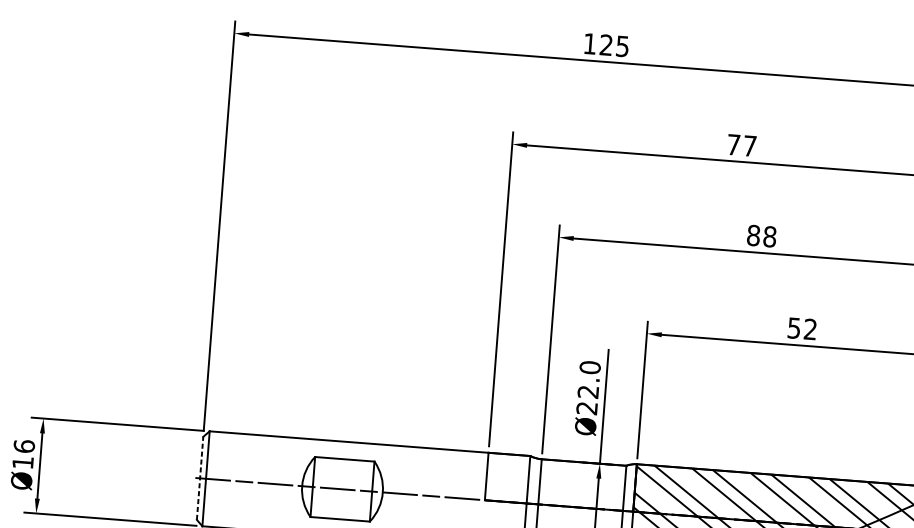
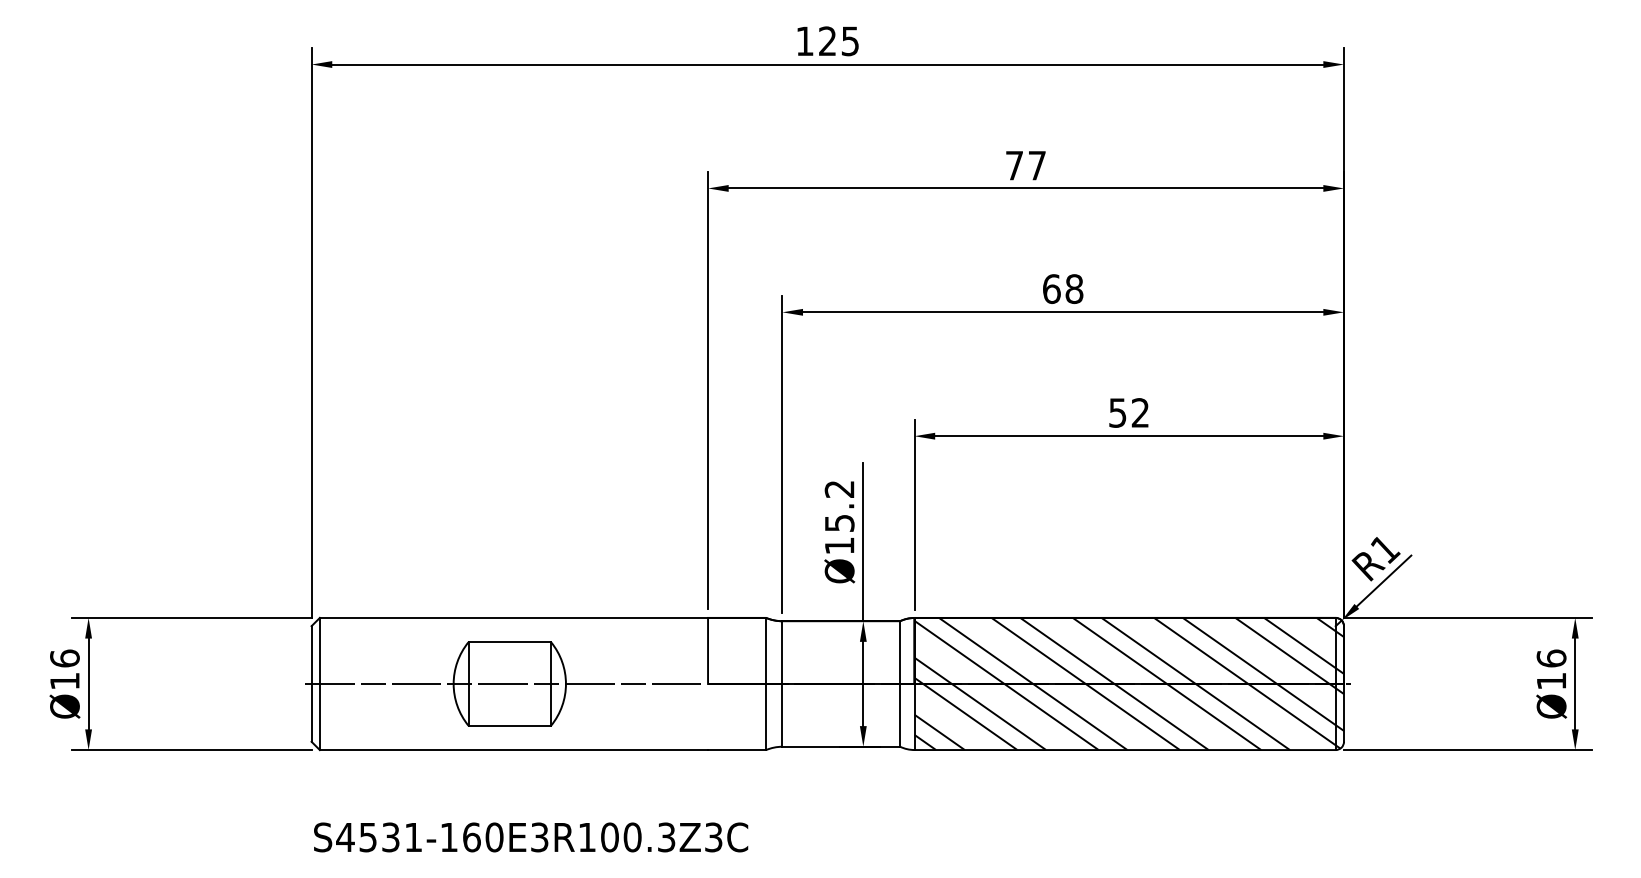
text: (753, 235) -> (1051, 288), 88 -> 68
text: (588, 387) -> (839, 517), Ø22.0 -> Ø15.2
line: (200, 477) -> (311, 683), dashed -> solid

